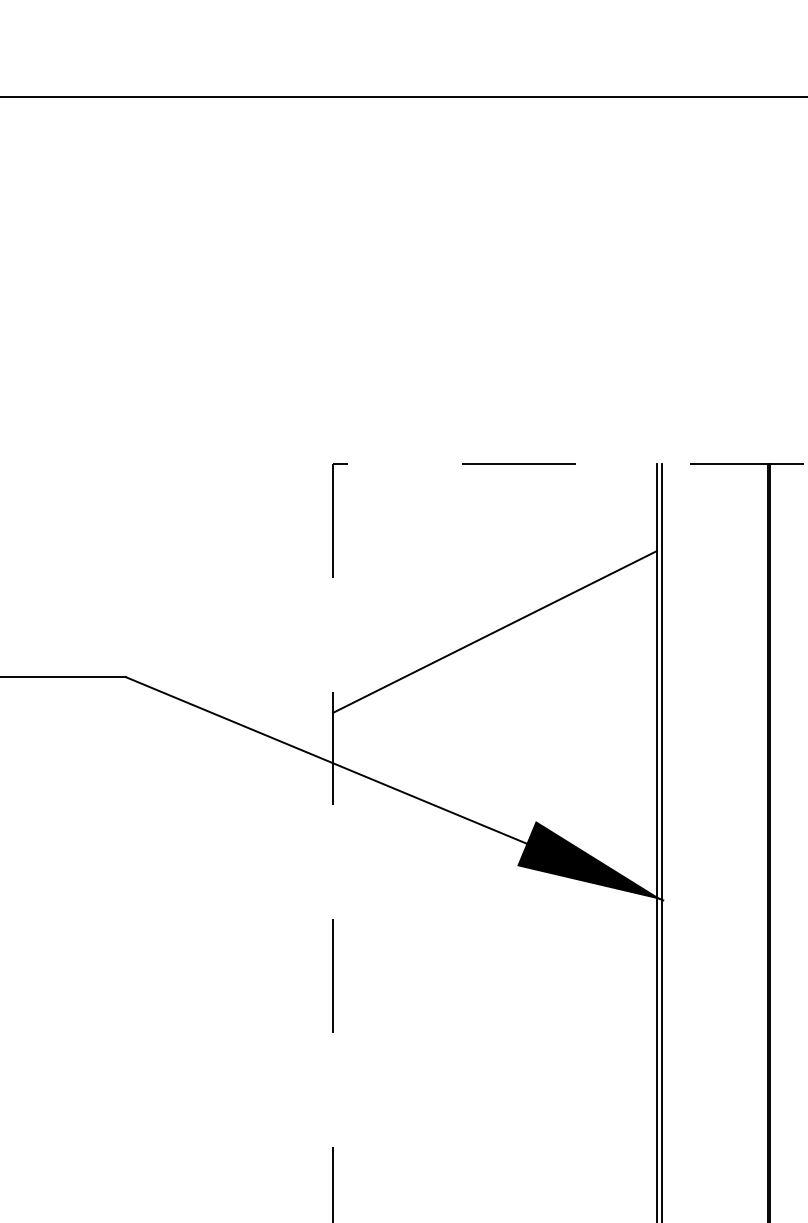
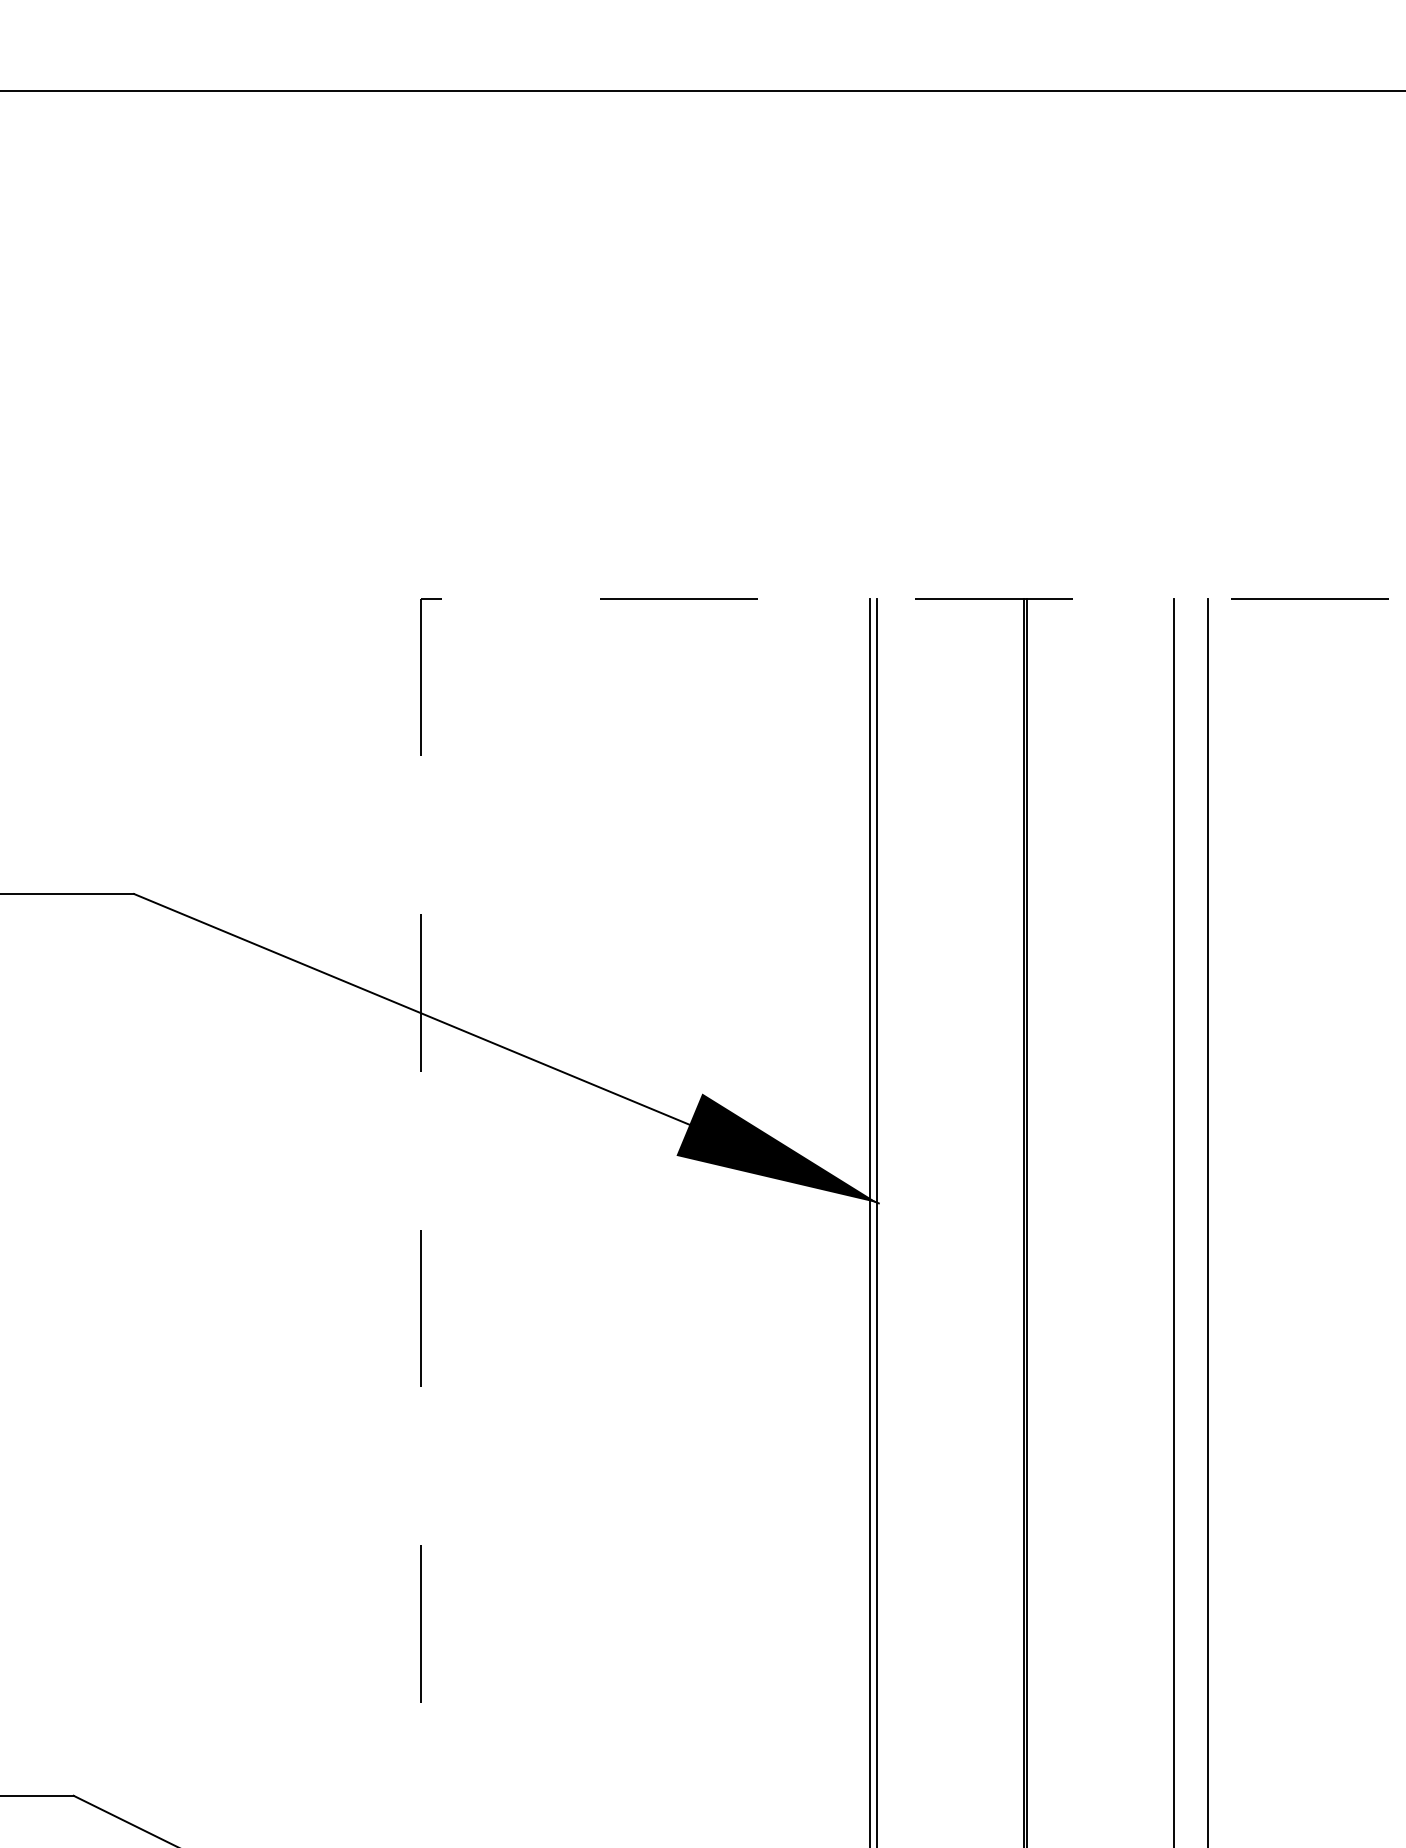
line: (494, 631) -> (645, 831), removed

